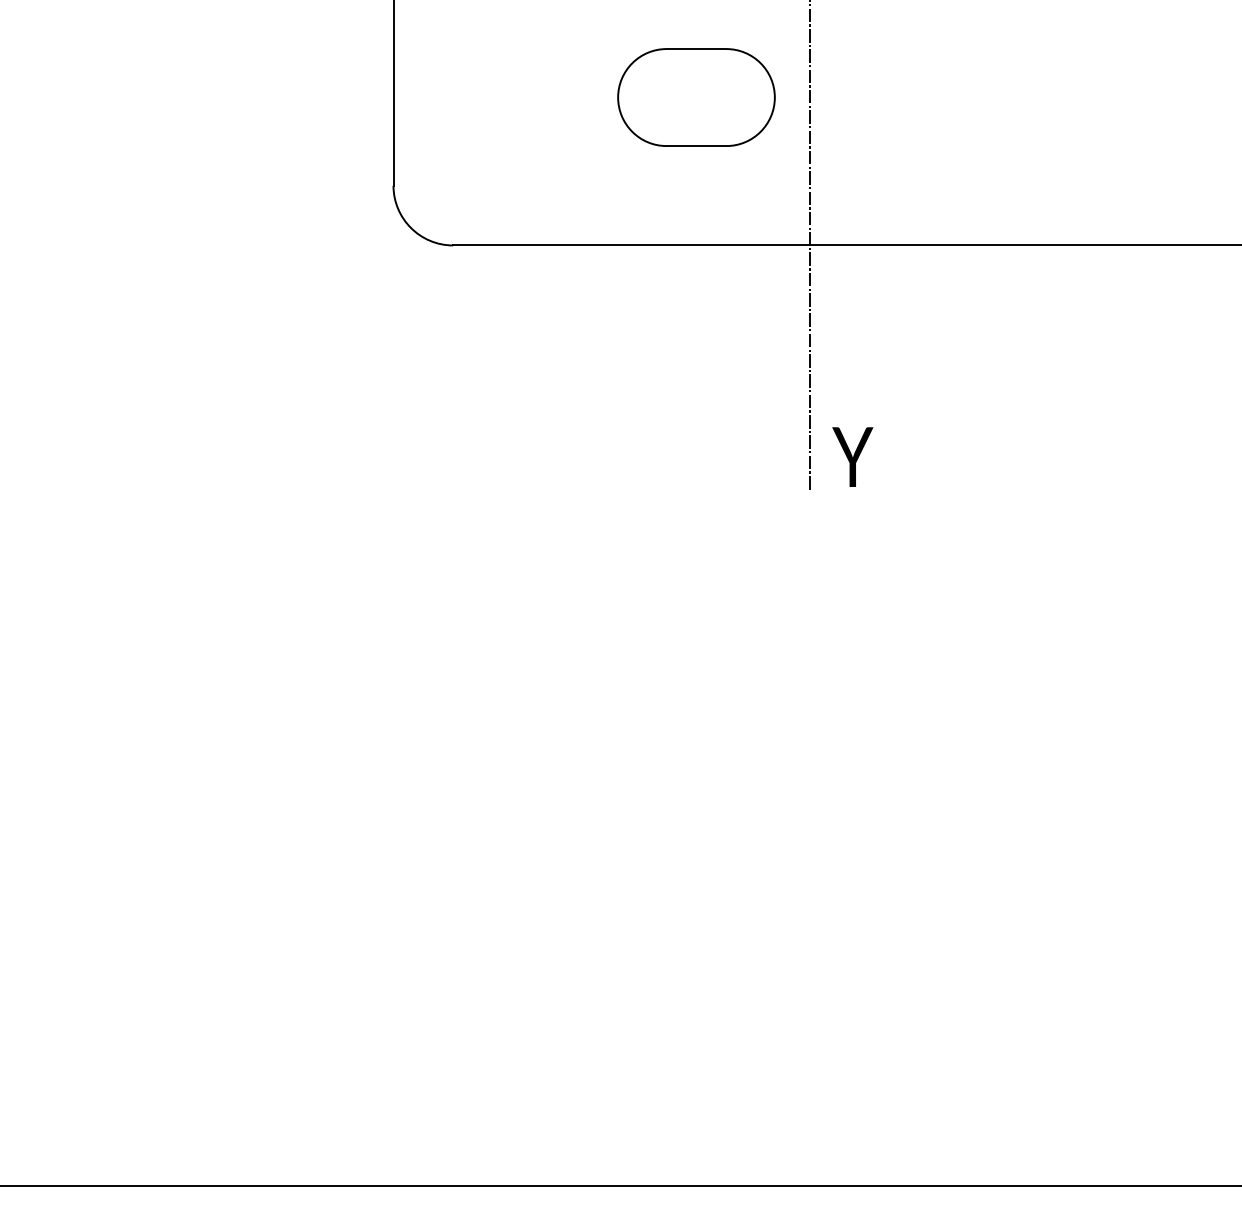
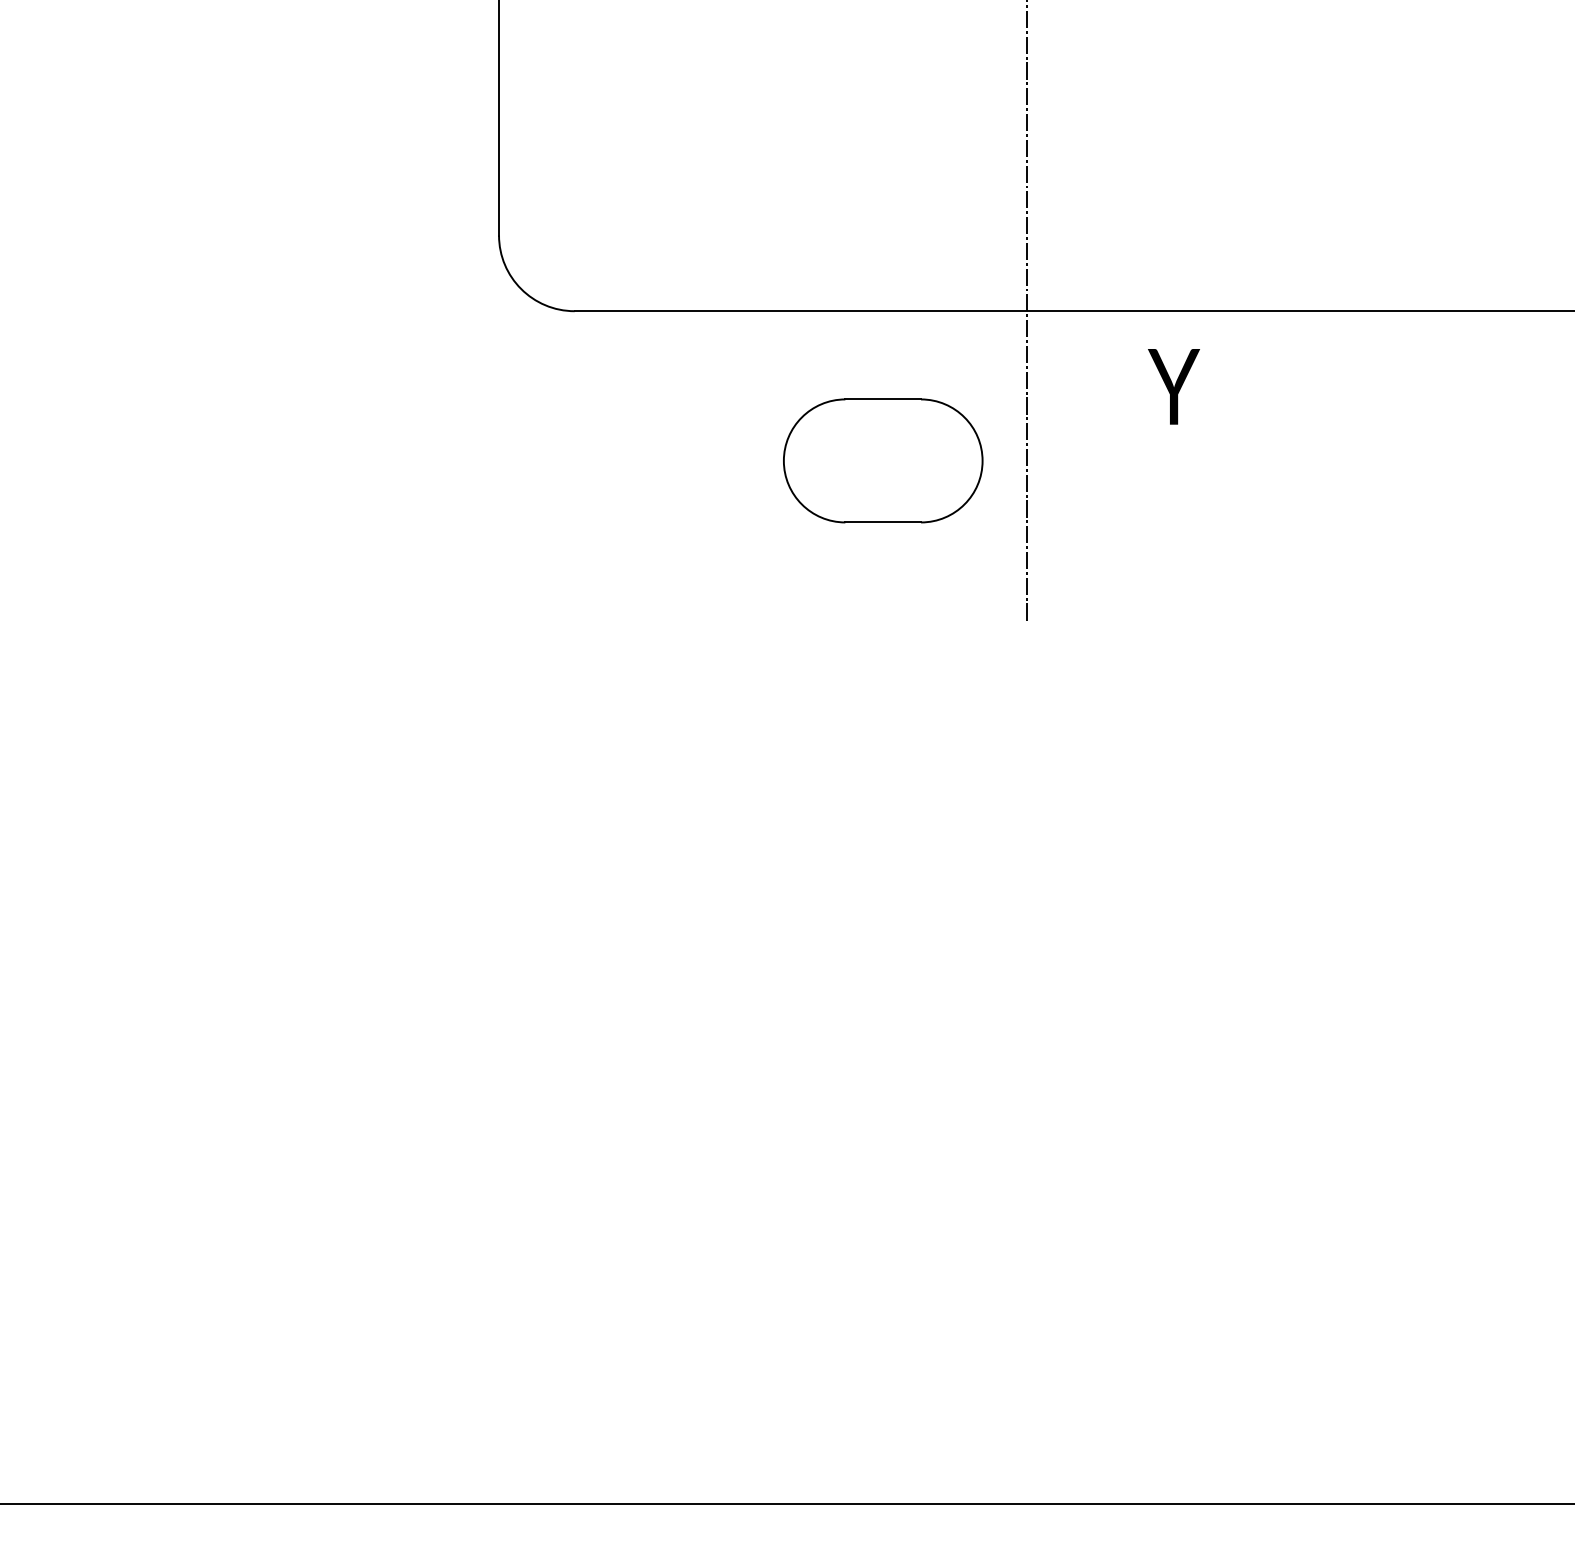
part: (696, 97) -> (883, 460), moved
text: (852, 456) -> (1173, 386), moved

